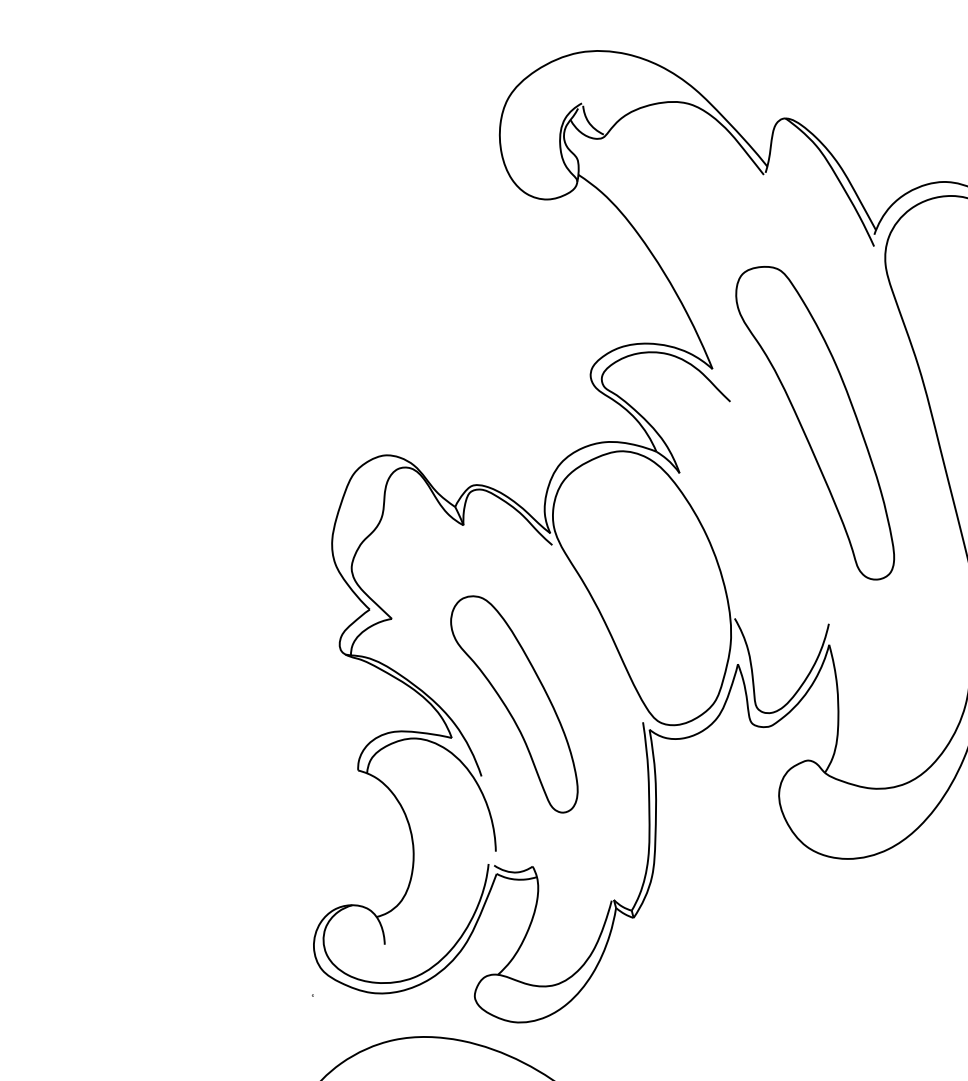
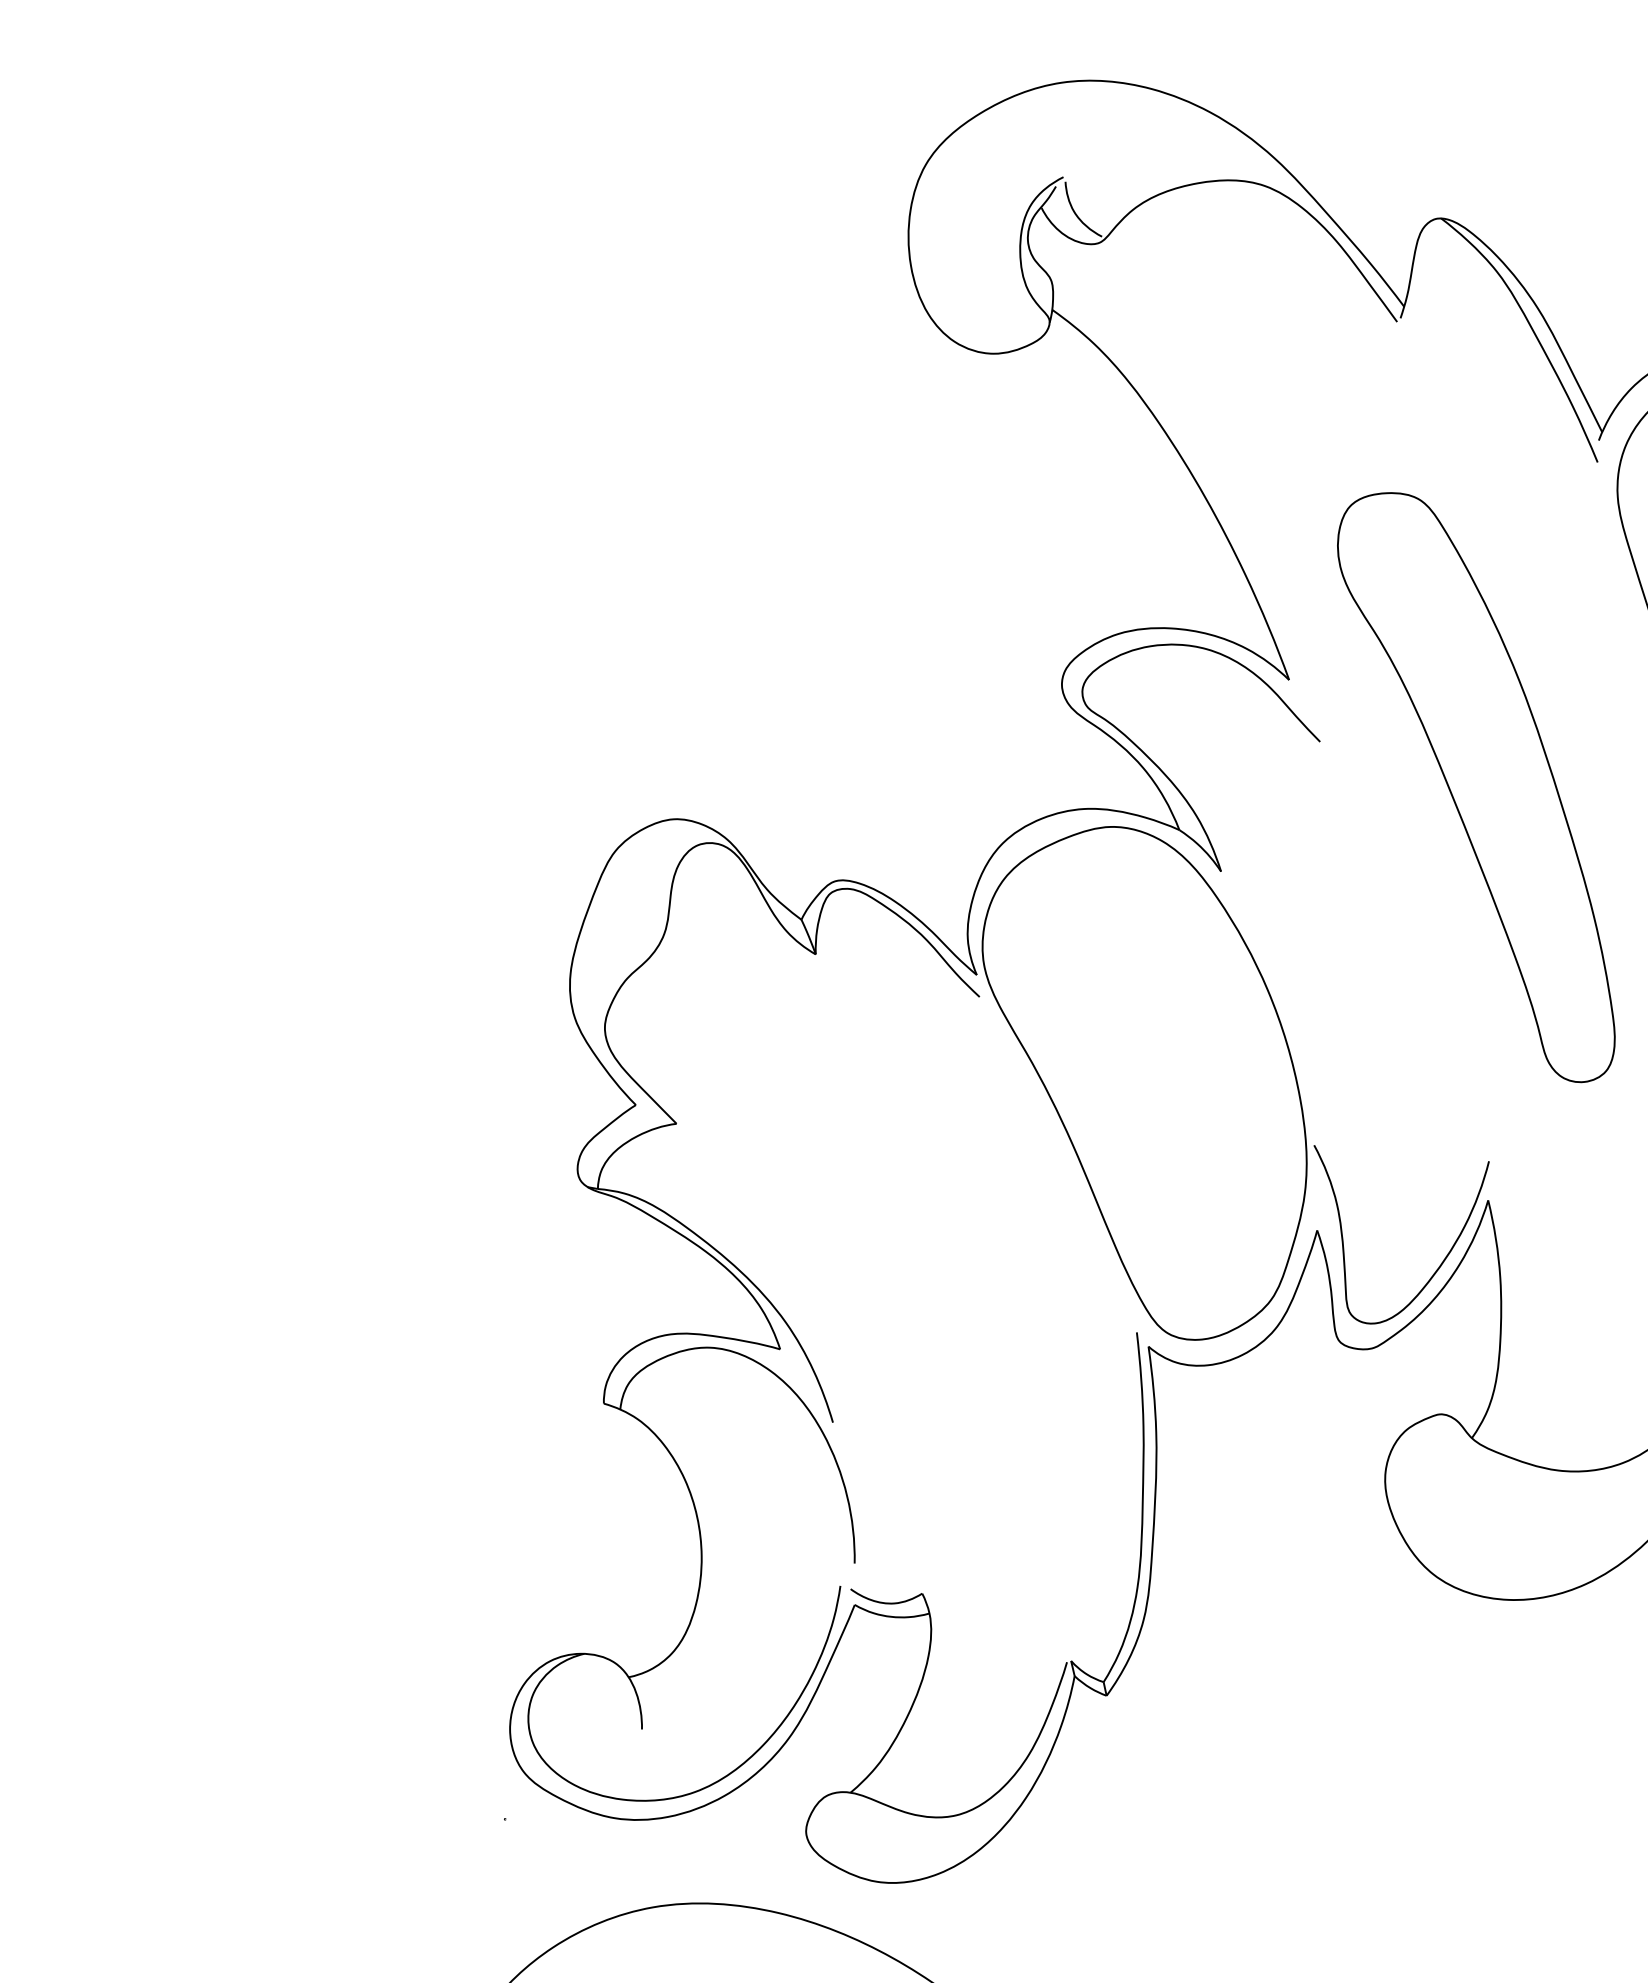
part: (514, 704) -> (898, 1290), removed

